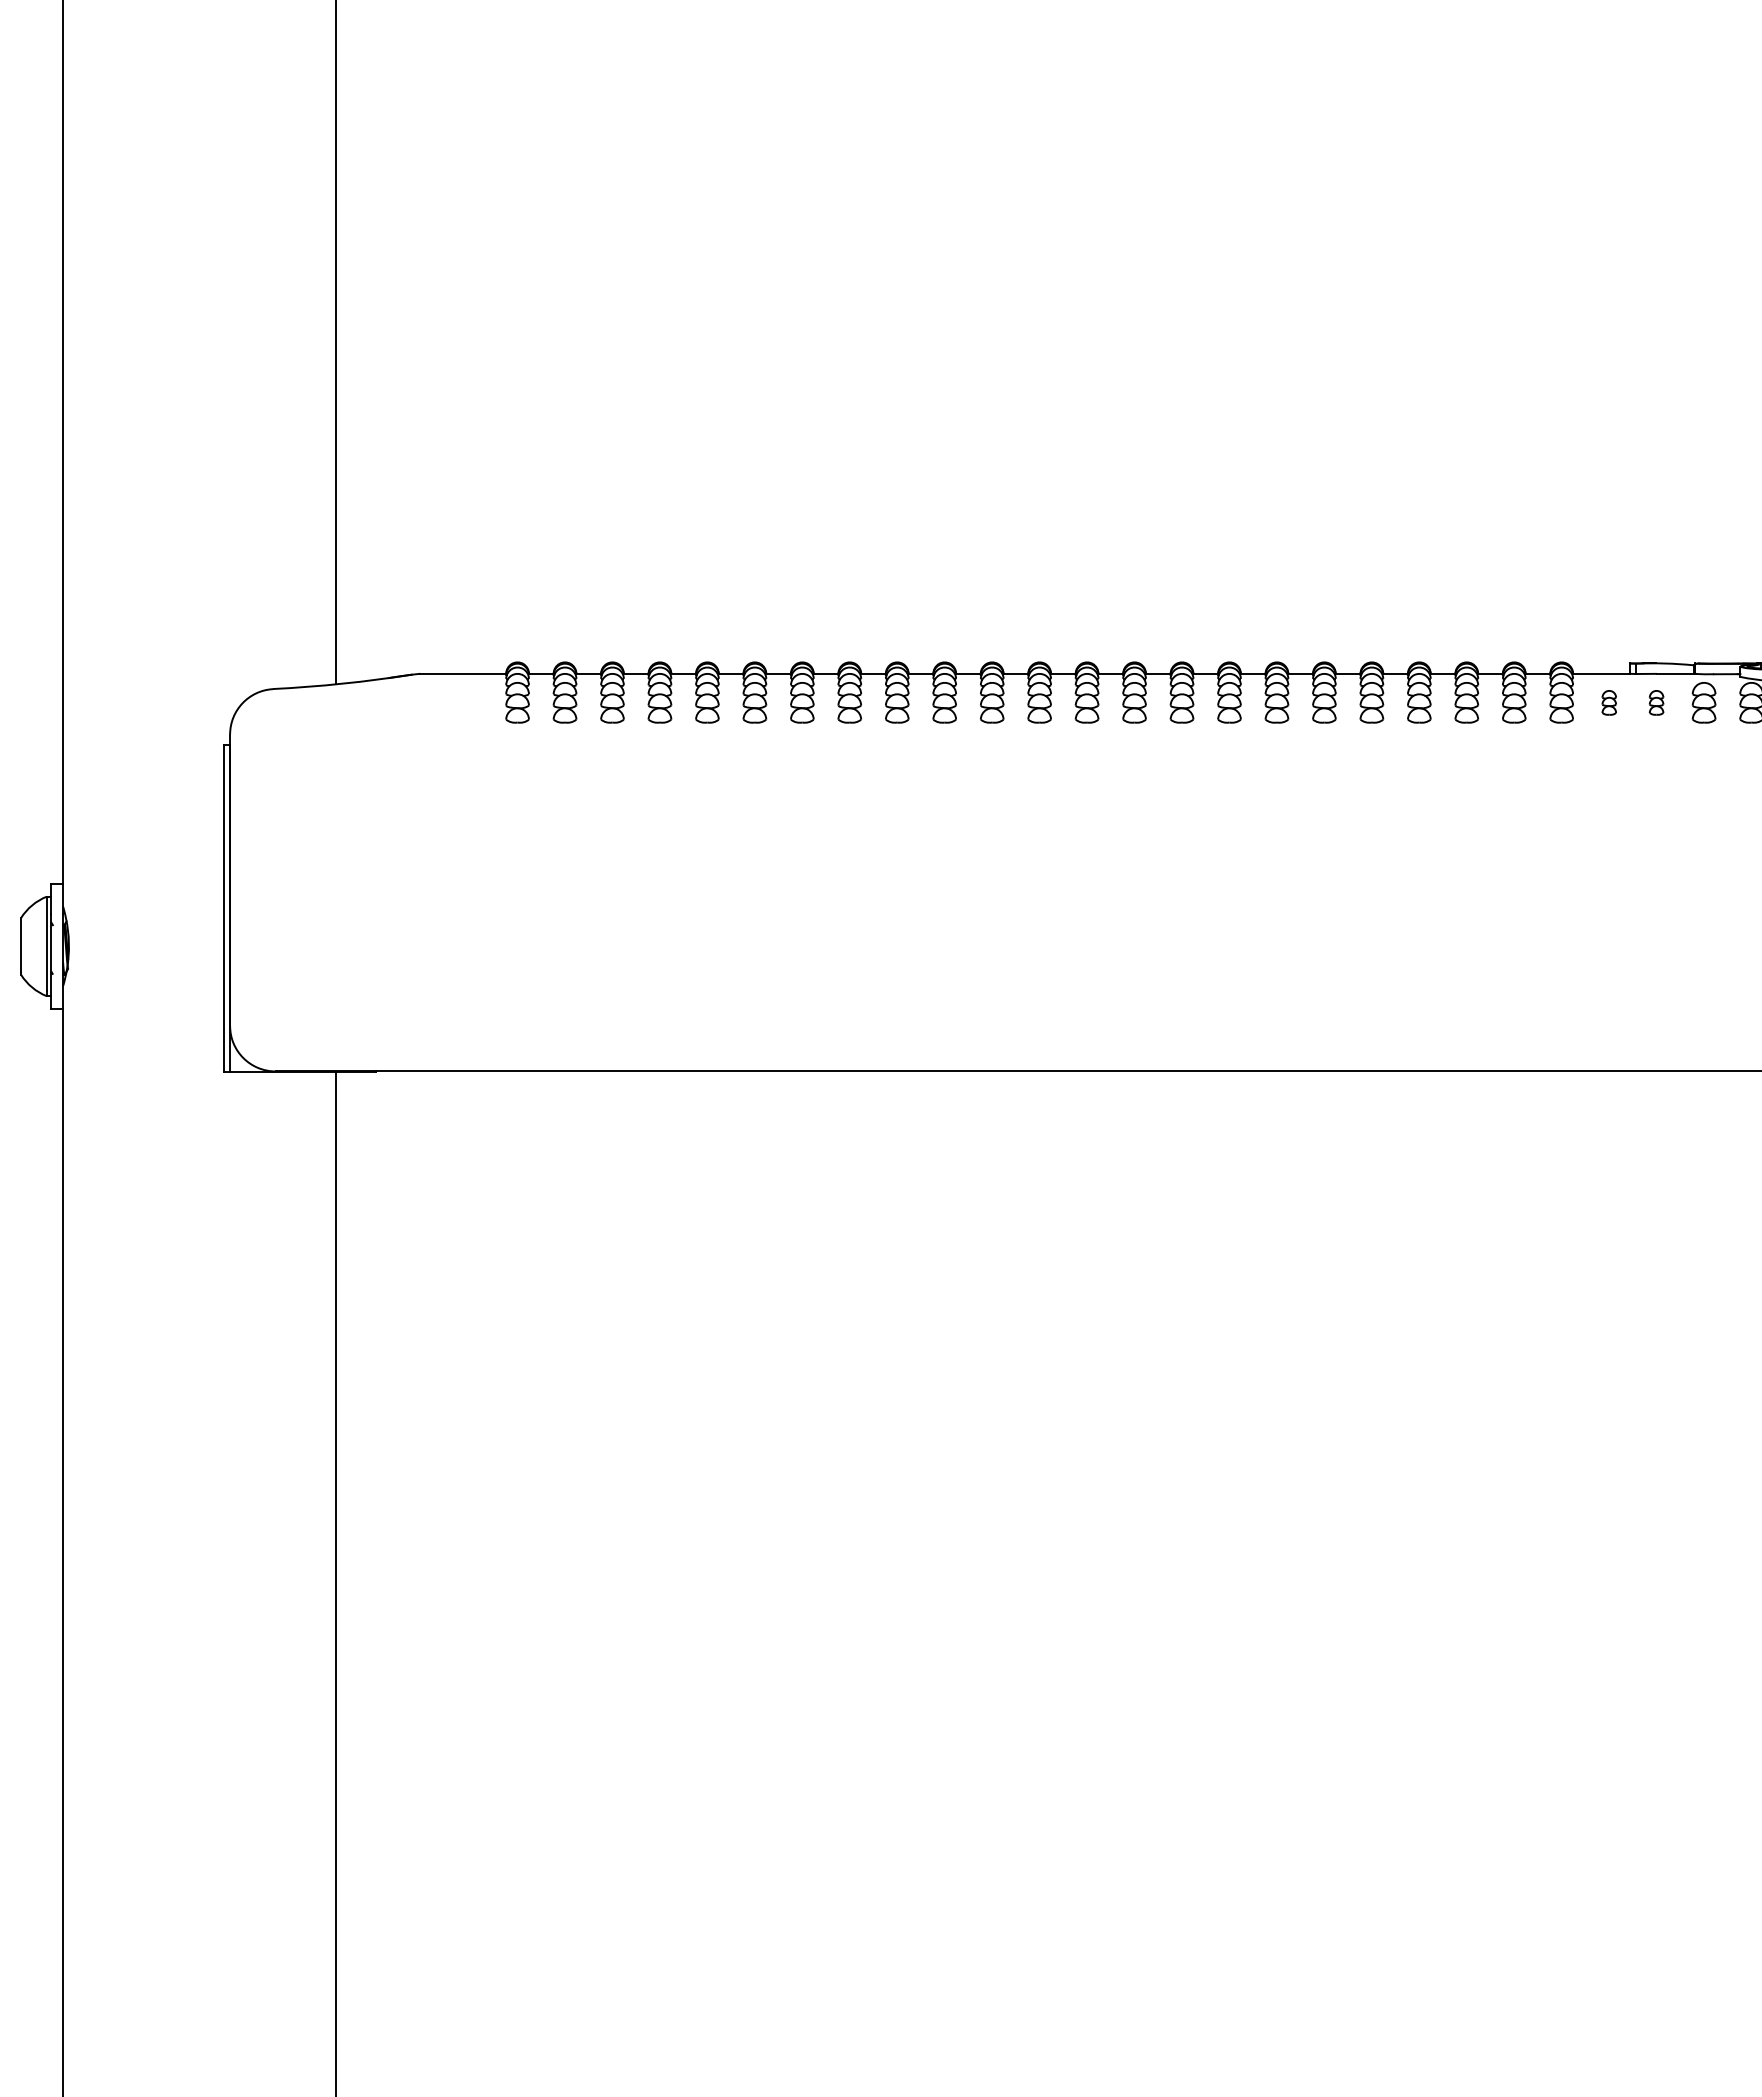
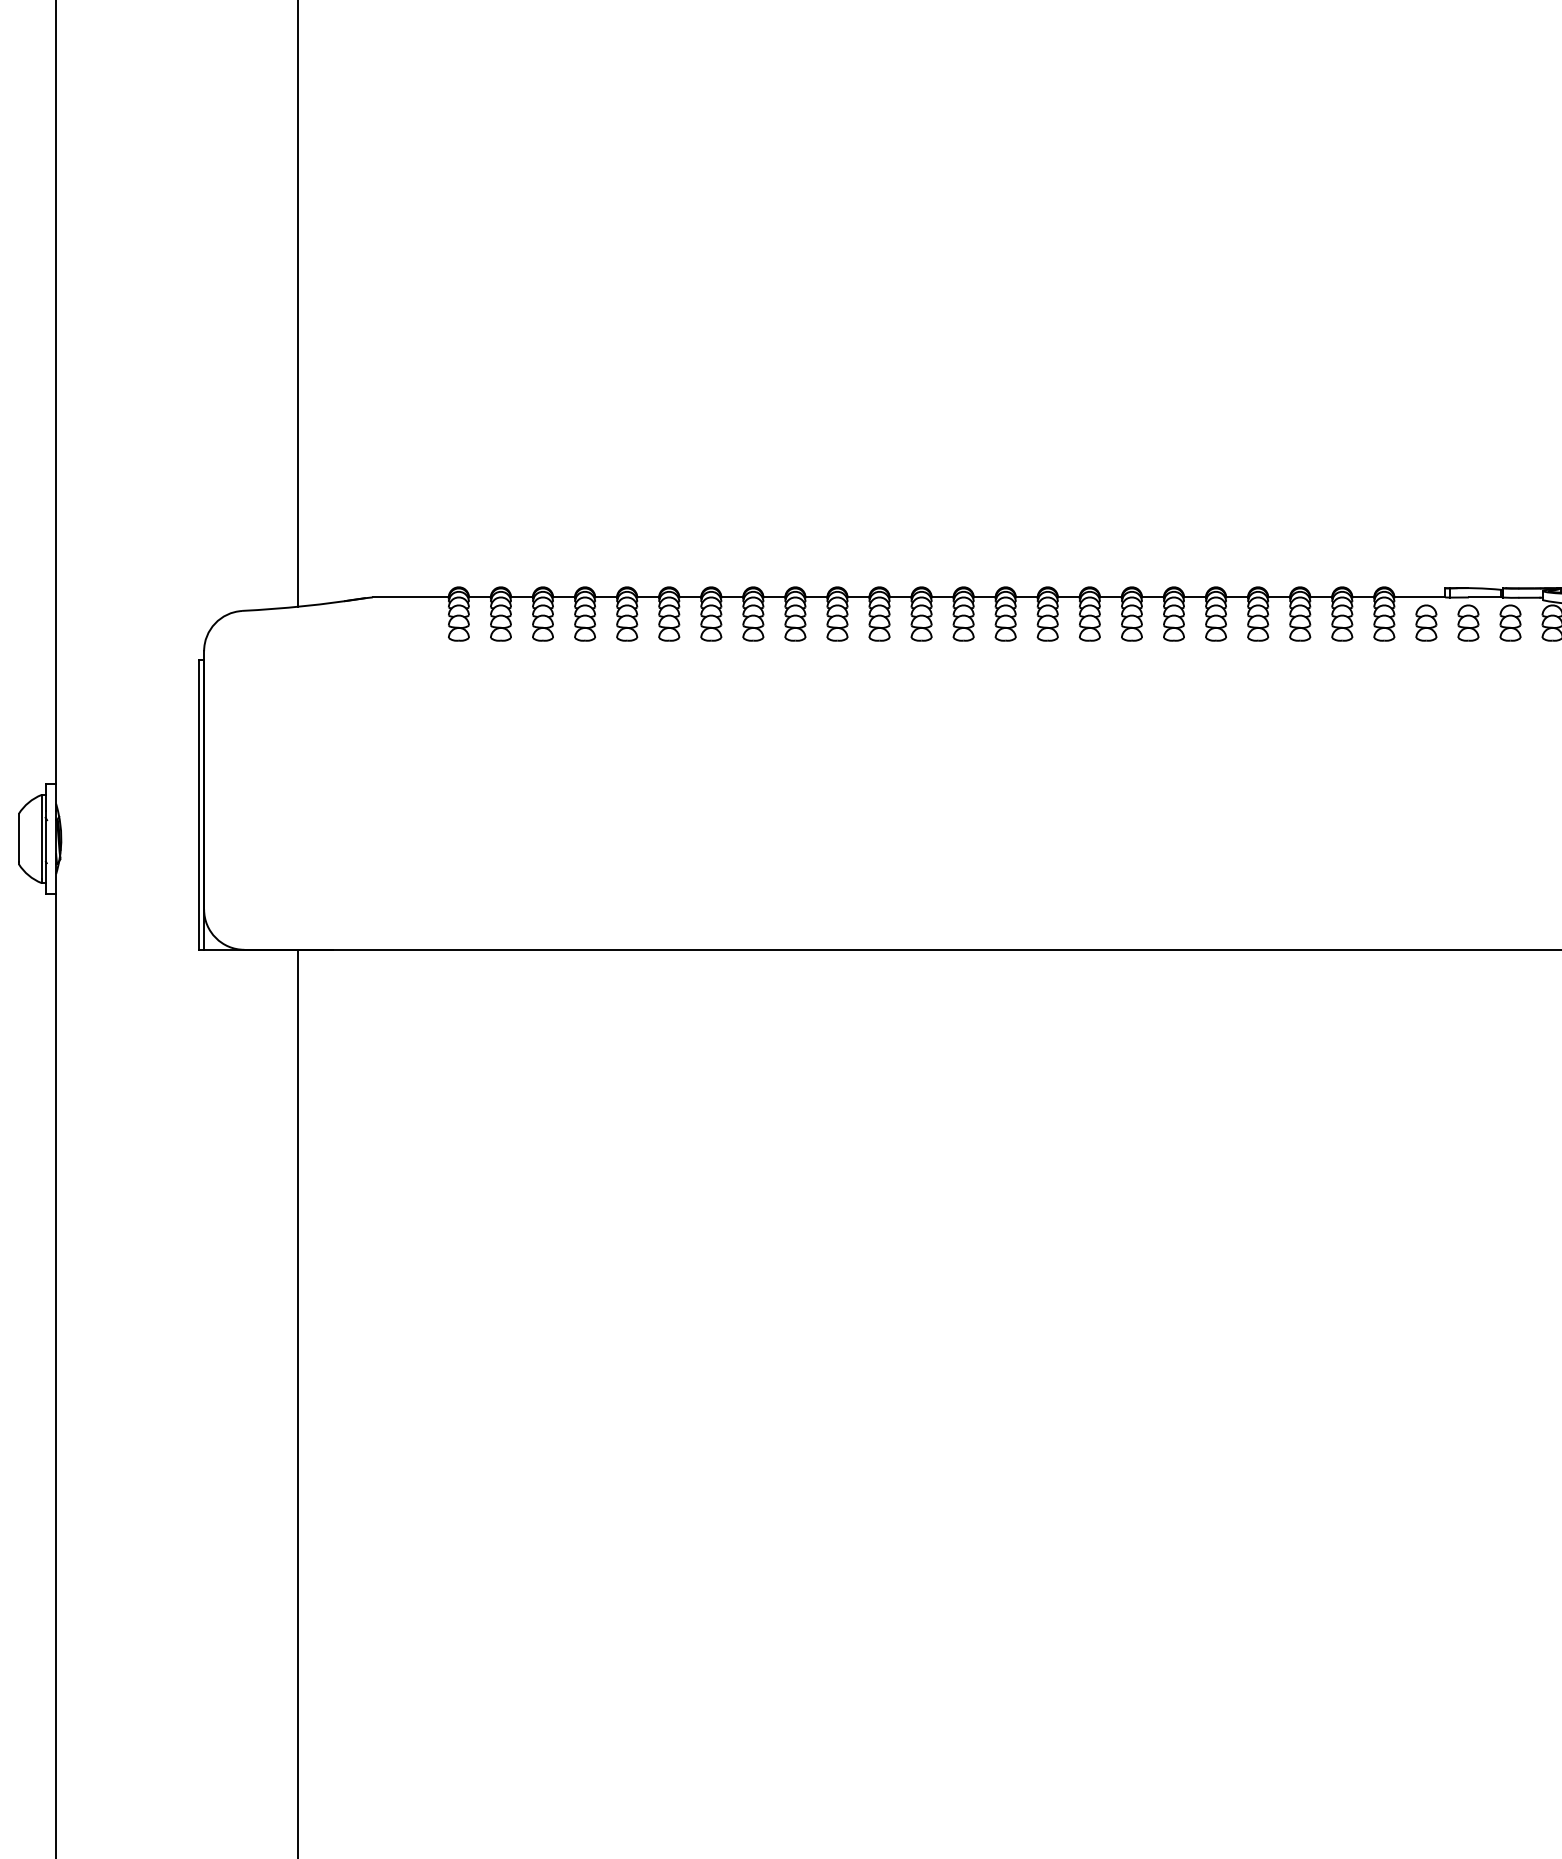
part: (1609, 702) -> (1426, 622), size x1.67
part: (1656, 702) -> (1468, 622), size x1.67

